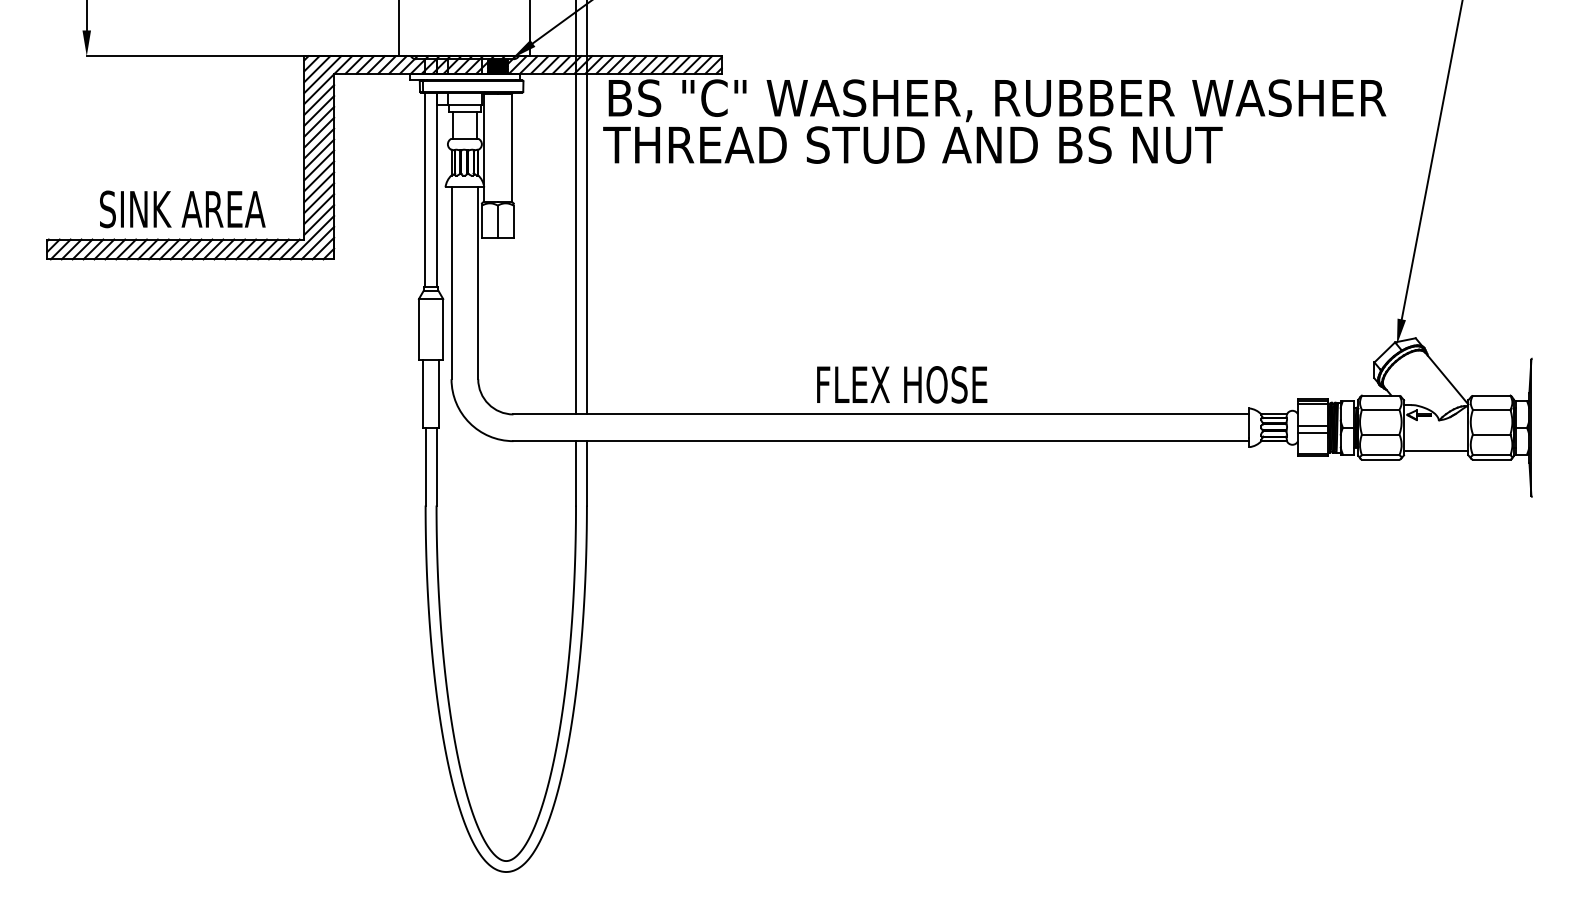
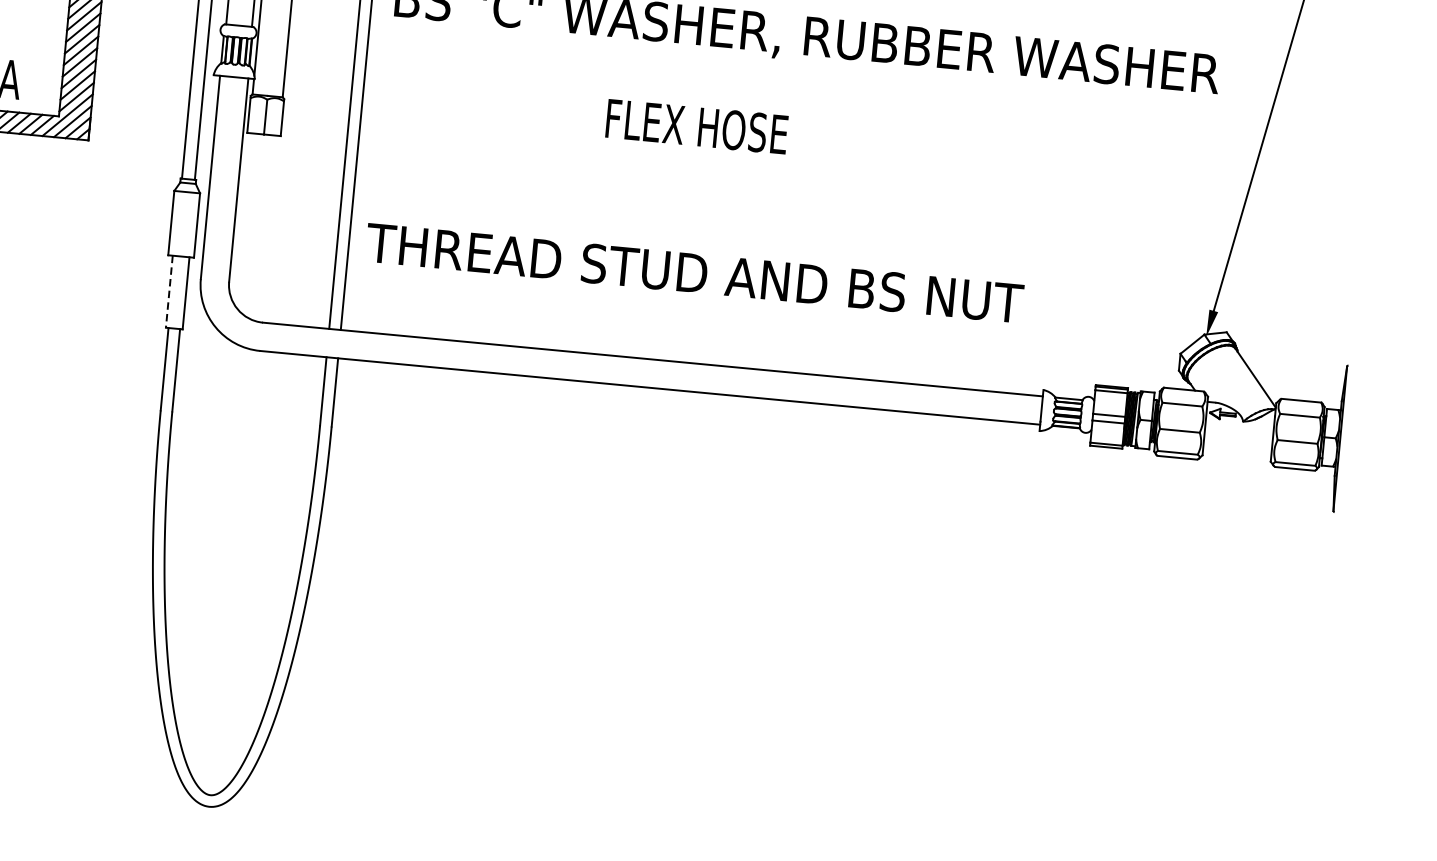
text: (912, 144) -> (694, 272), moved
text: (902, 384) -> (697, 126), moved
line: (423, 394) -> (169, 292), solid -> dashed
line: (1436, 450) -> (1237, 453), removed

